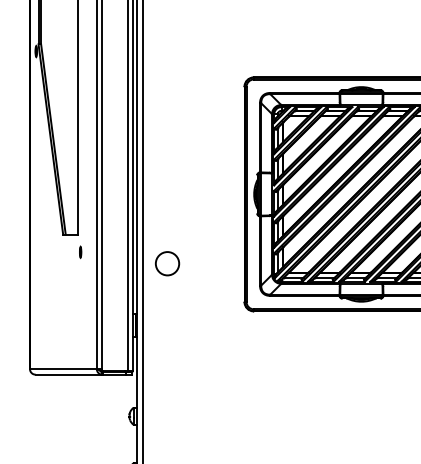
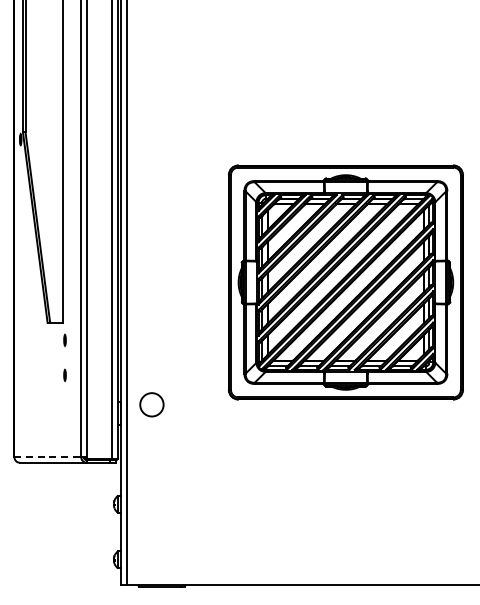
circle: (167, 263) -> (151, 404), moved
part: (80, 287) -> (64, 375), added
line: (64, 369) -> (48, 457), solid -> dashed

